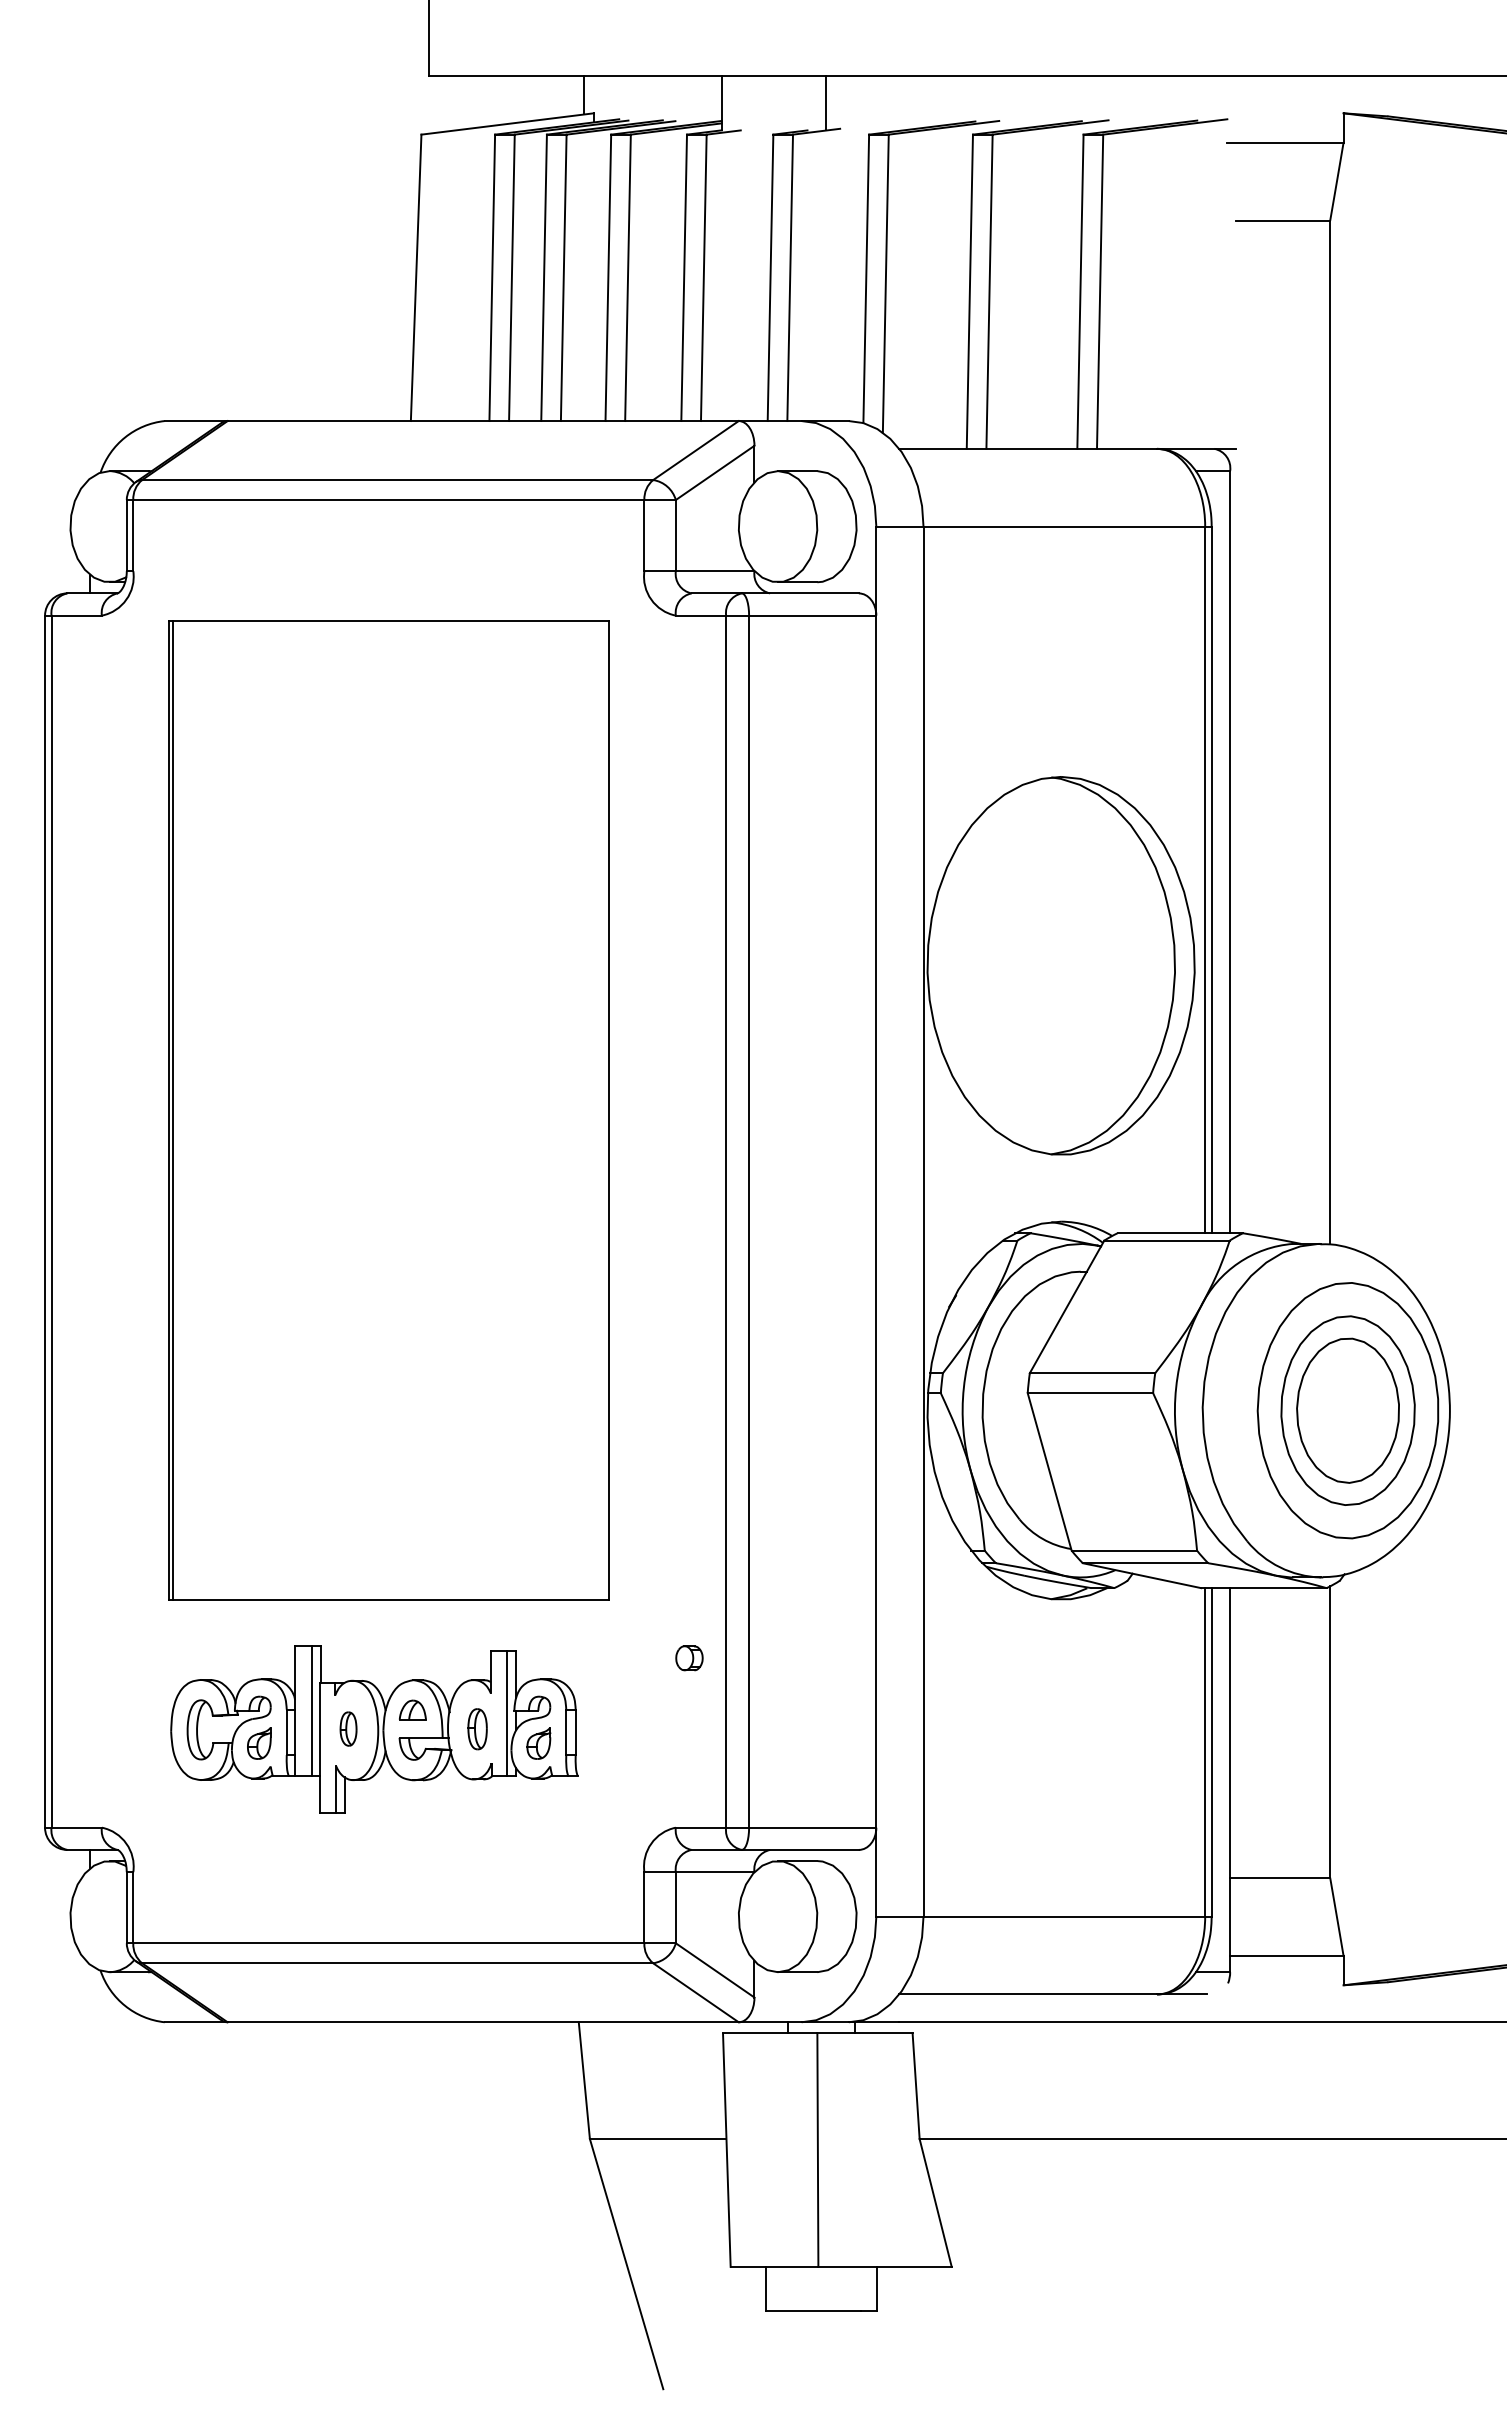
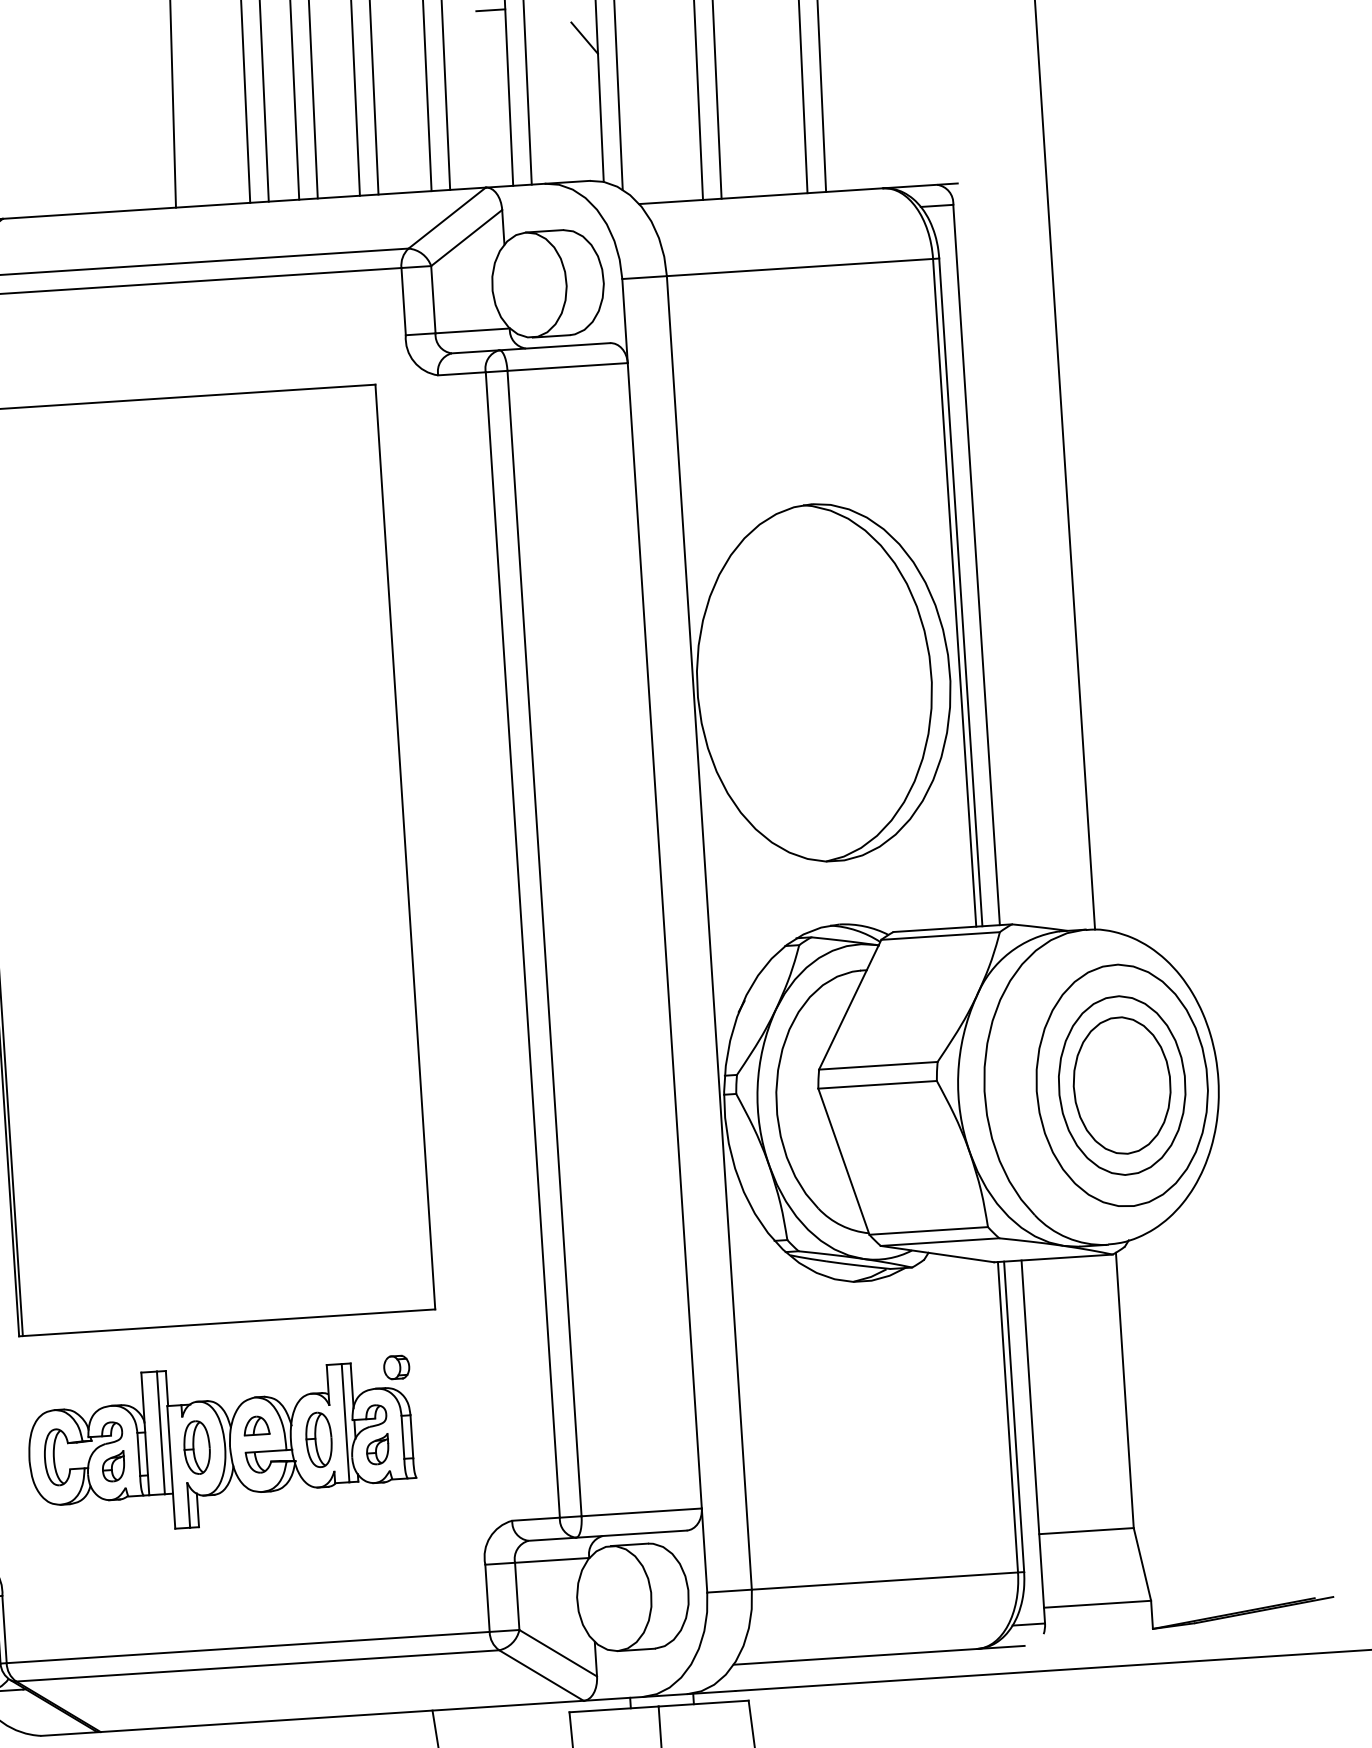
line: (755, 234) -> (490, 10), added
line: (853, 269) -> (585, 37), added
part: (689, 1658) -> (396, 1367), moved
part: (348, 1728) -> (196, 1447), size x1.67
part: (477, 1728) -> (318, 1439), size x1.43

